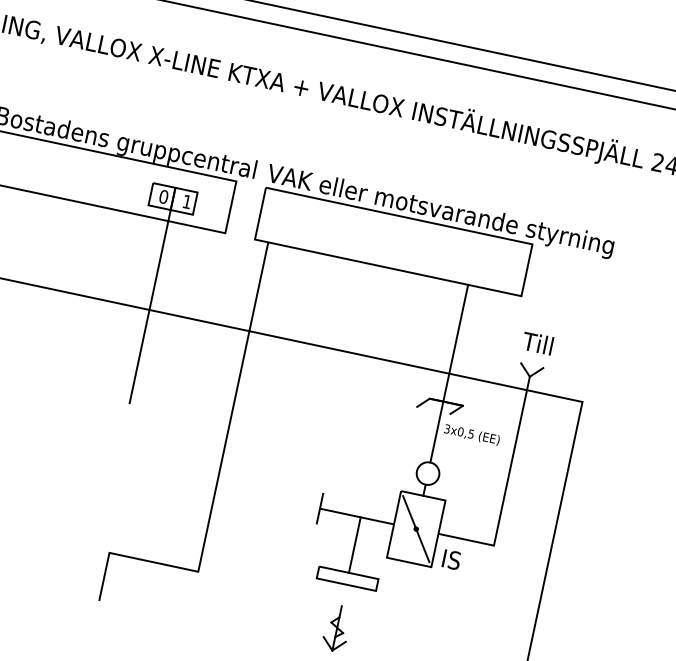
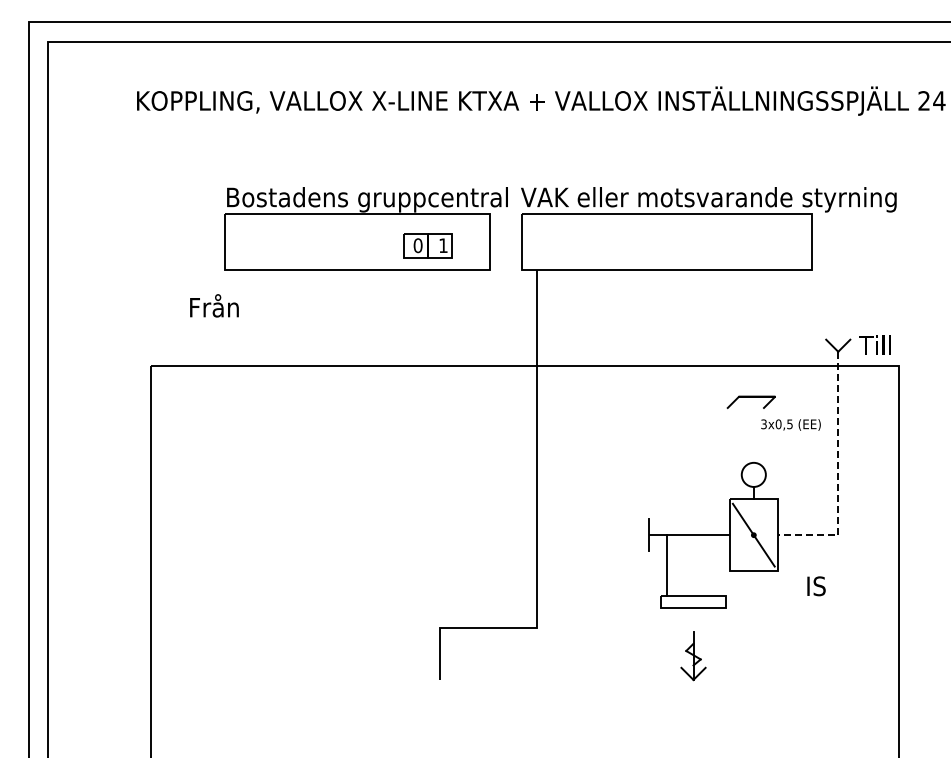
line: (150, 306) -> (428, 362), removed
text: (537, 342) -> (874, 344), moved
line: (449, 372) -> (753, 365), removed
line: (505, 490) -> (838, 475), solid -> dashed
line: (354, 545) -> (666, 565), moved
text: (451, 560) -> (816, 586), moved

